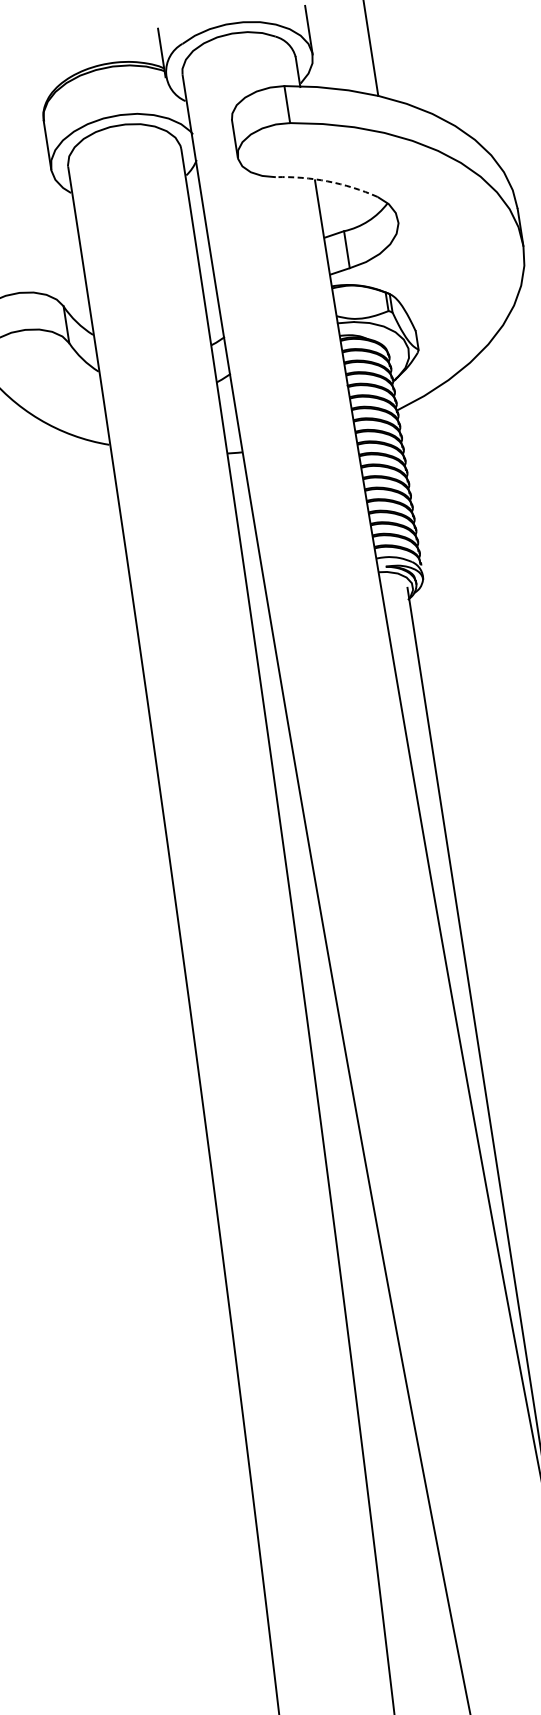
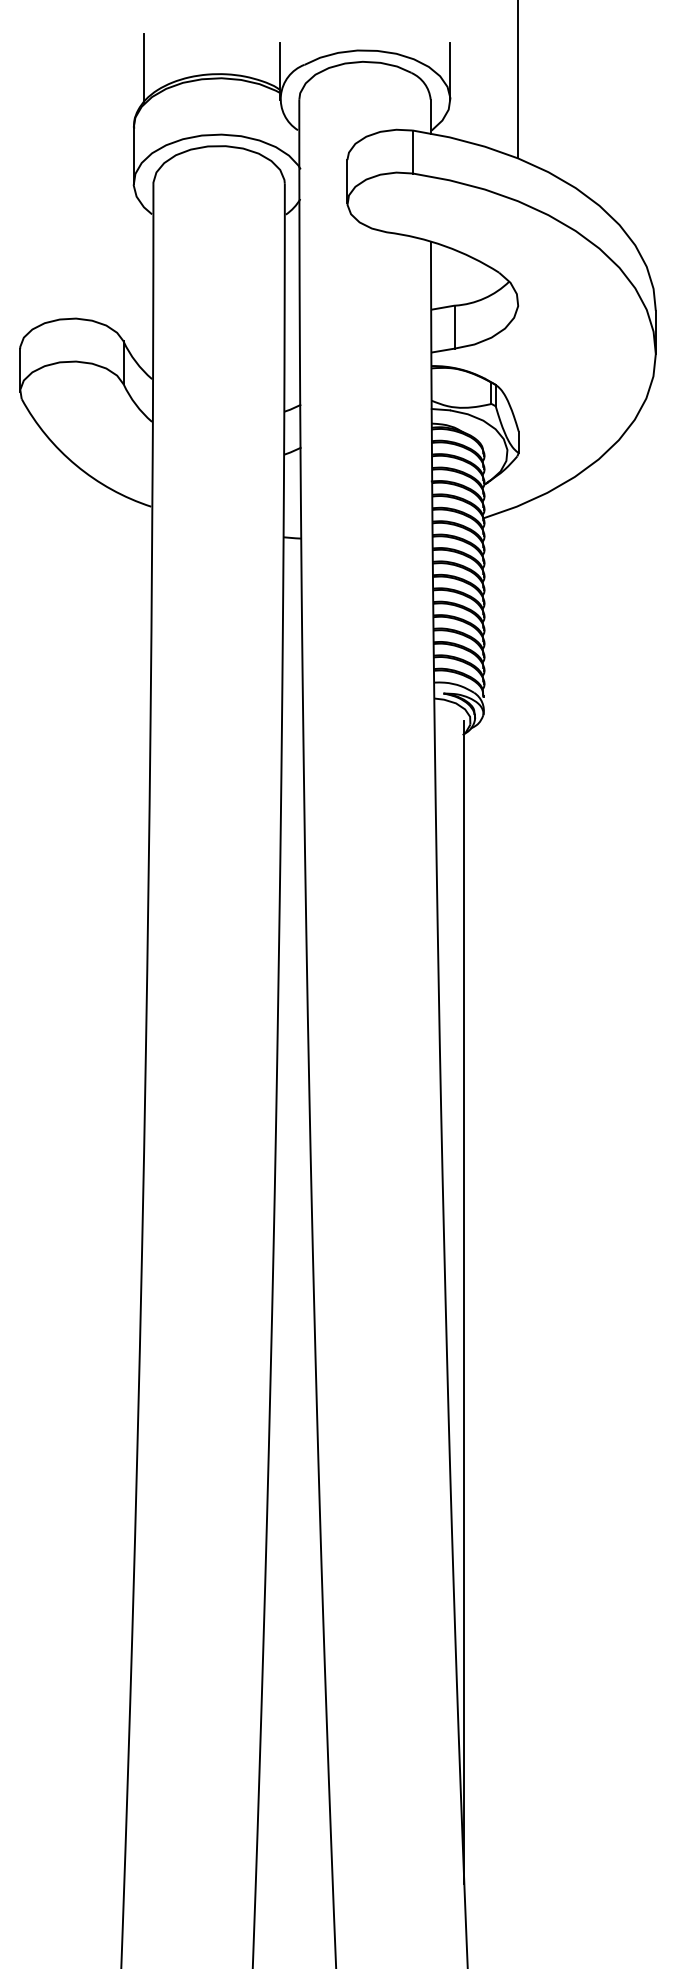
line: (44, 67) -> (143, 67), added
arc: (328, 181) -> (445, 246), dashed -> solid

